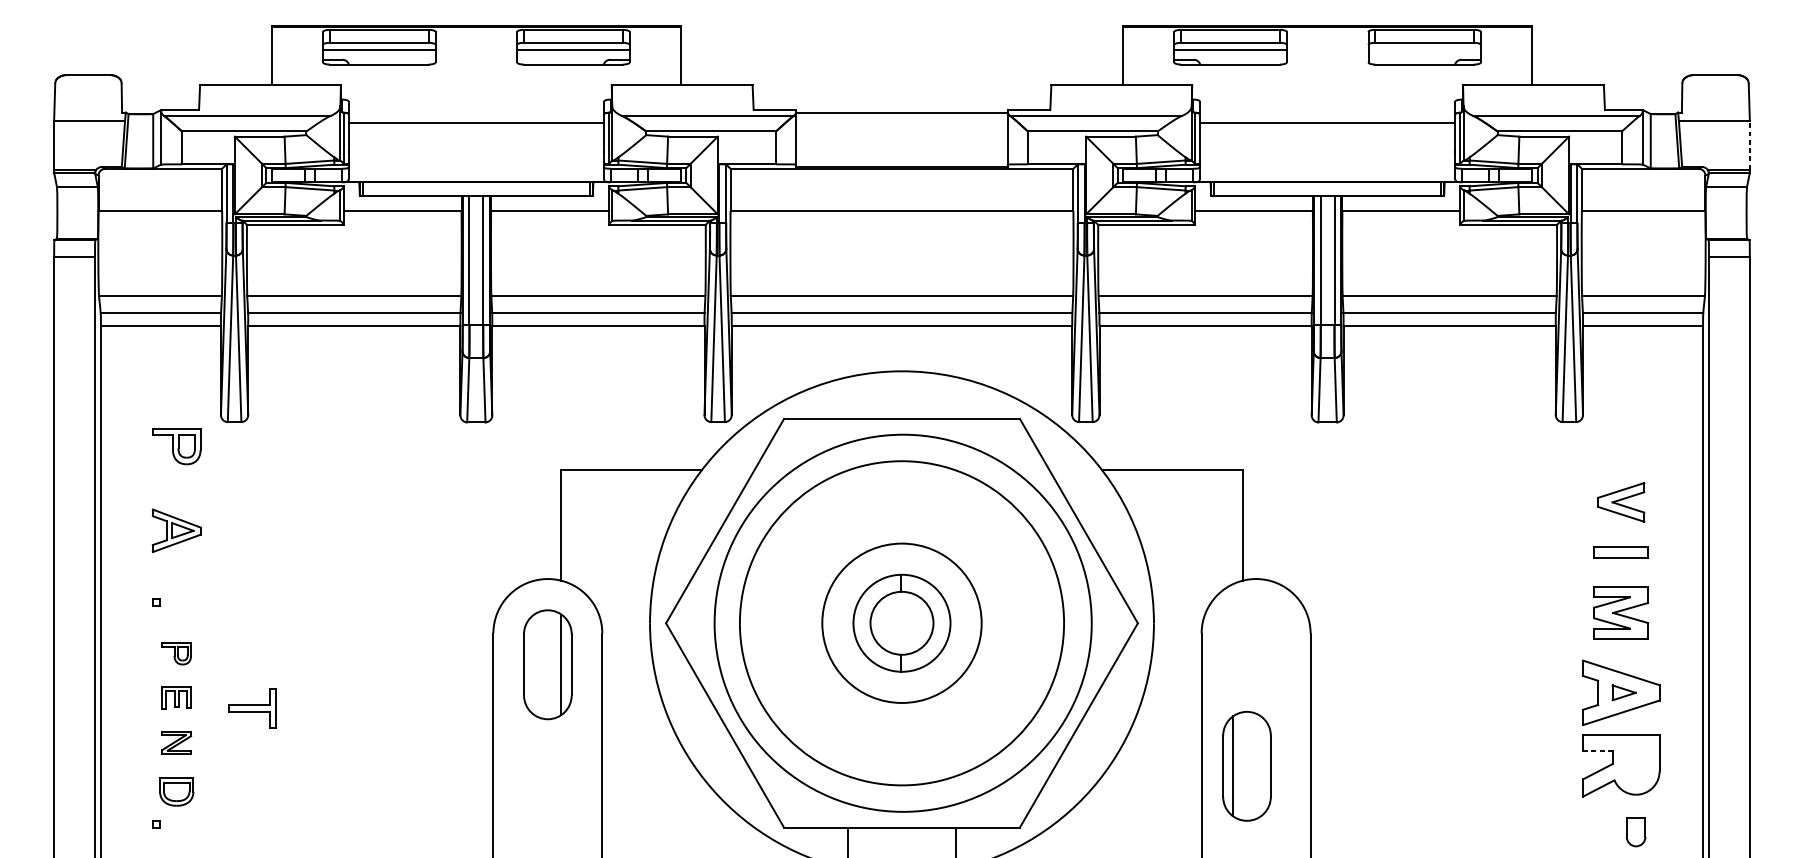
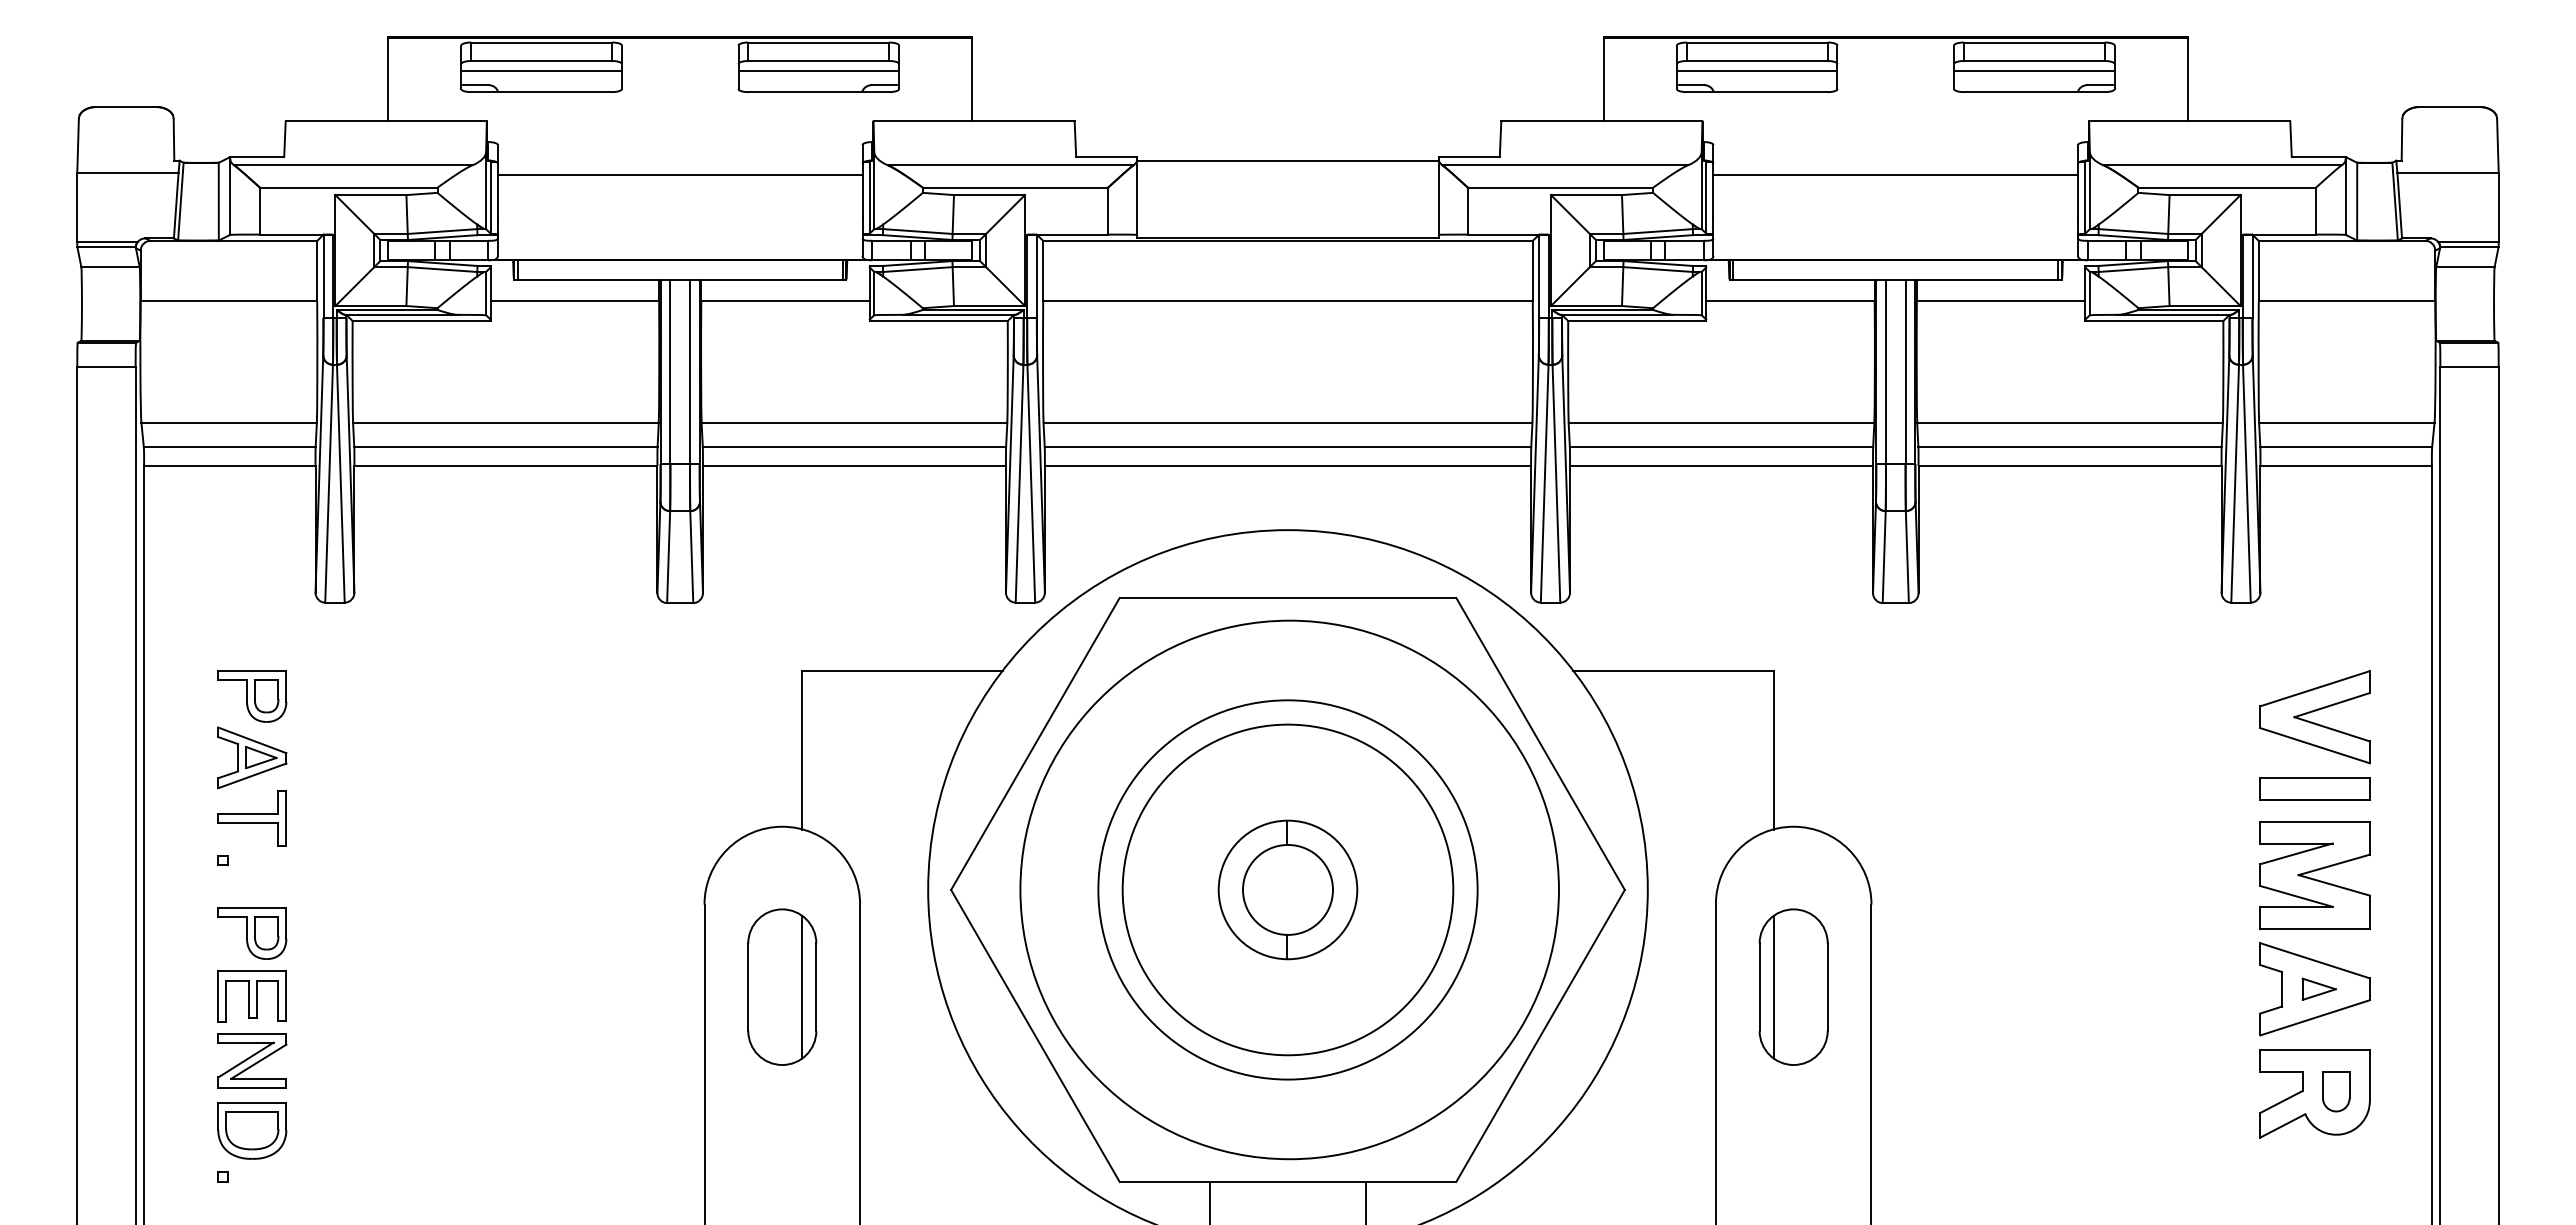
line: (1424, 49) -> (2034, 70), added
line: (1749, 145) -> (2498, 207), dashed -> solid
part: (176, 446) -> (252, 696), moved
part: (1620, 502) -> (2314, 717), size x1.67
part: (1620, 552) -> (2314, 788), size x1.43
part: (1620, 613) -> (2314, 875), size x1.43
circle: (901, 622) -> (1287, 889), size x0.71
circle: (901, 622) -> (1287, 889), size x1.67
part: (176, 653) -> (252, 933), size x1.67
part: (547, 664) -> (782, 986), moved
part: (176, 697) -> (251, 996), size x1.67
part: (251, 708) -> (251, 818), moved
part: (176, 742) -> (252, 1060), size x1.67
line: (1598, 750) -> (2282, 1071), dashed -> solid
part: (1246, 765) -> (1793, 986), moved
part: (176, 791) -> (252, 1130), size x1.43
part: (1636, 832) -> (2336, 1091), moved

